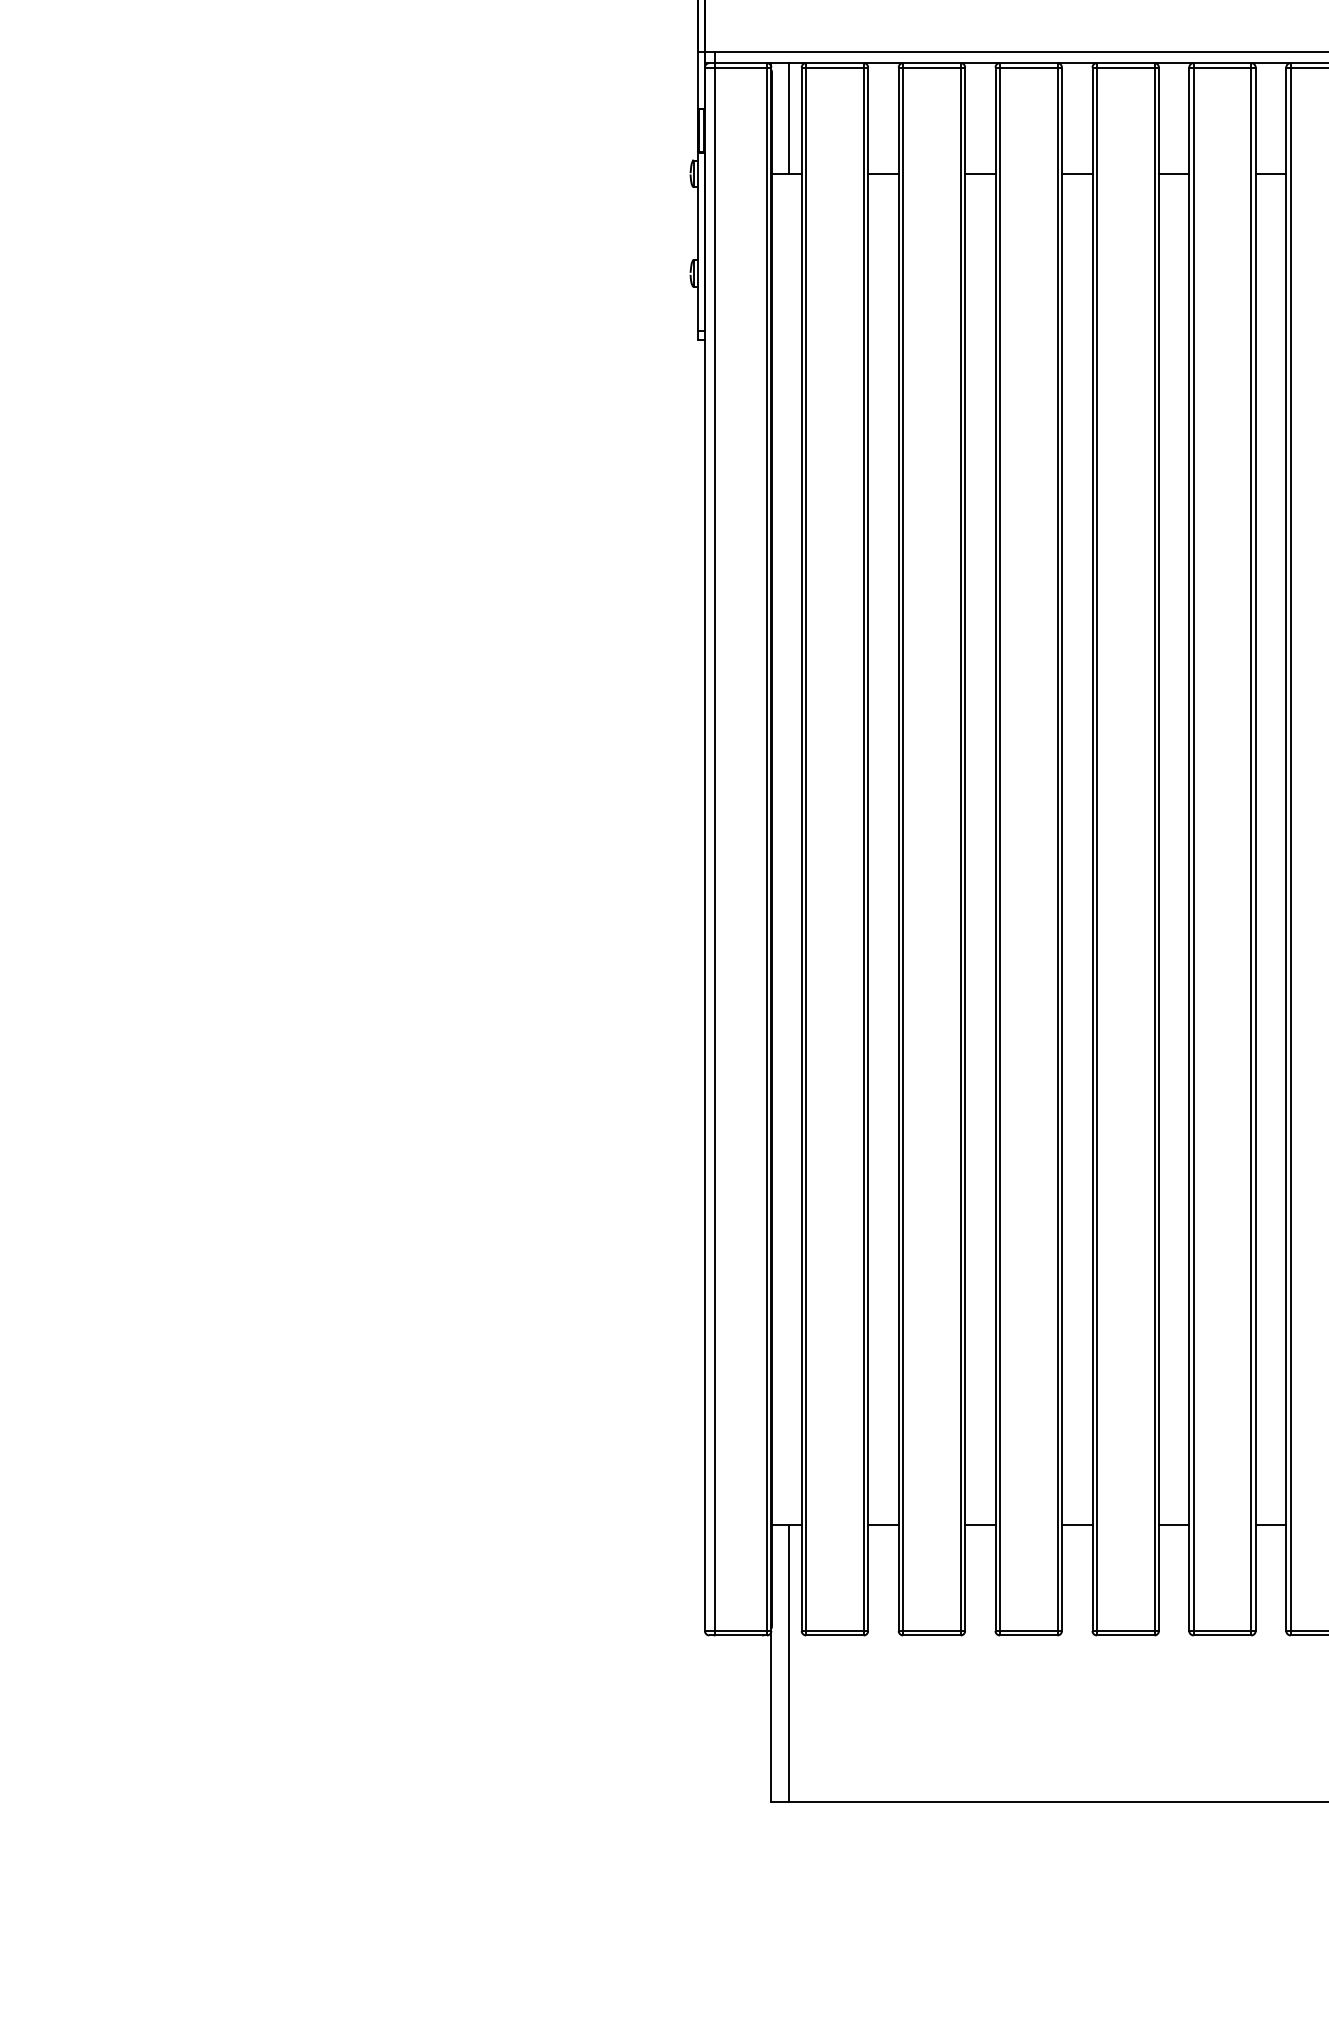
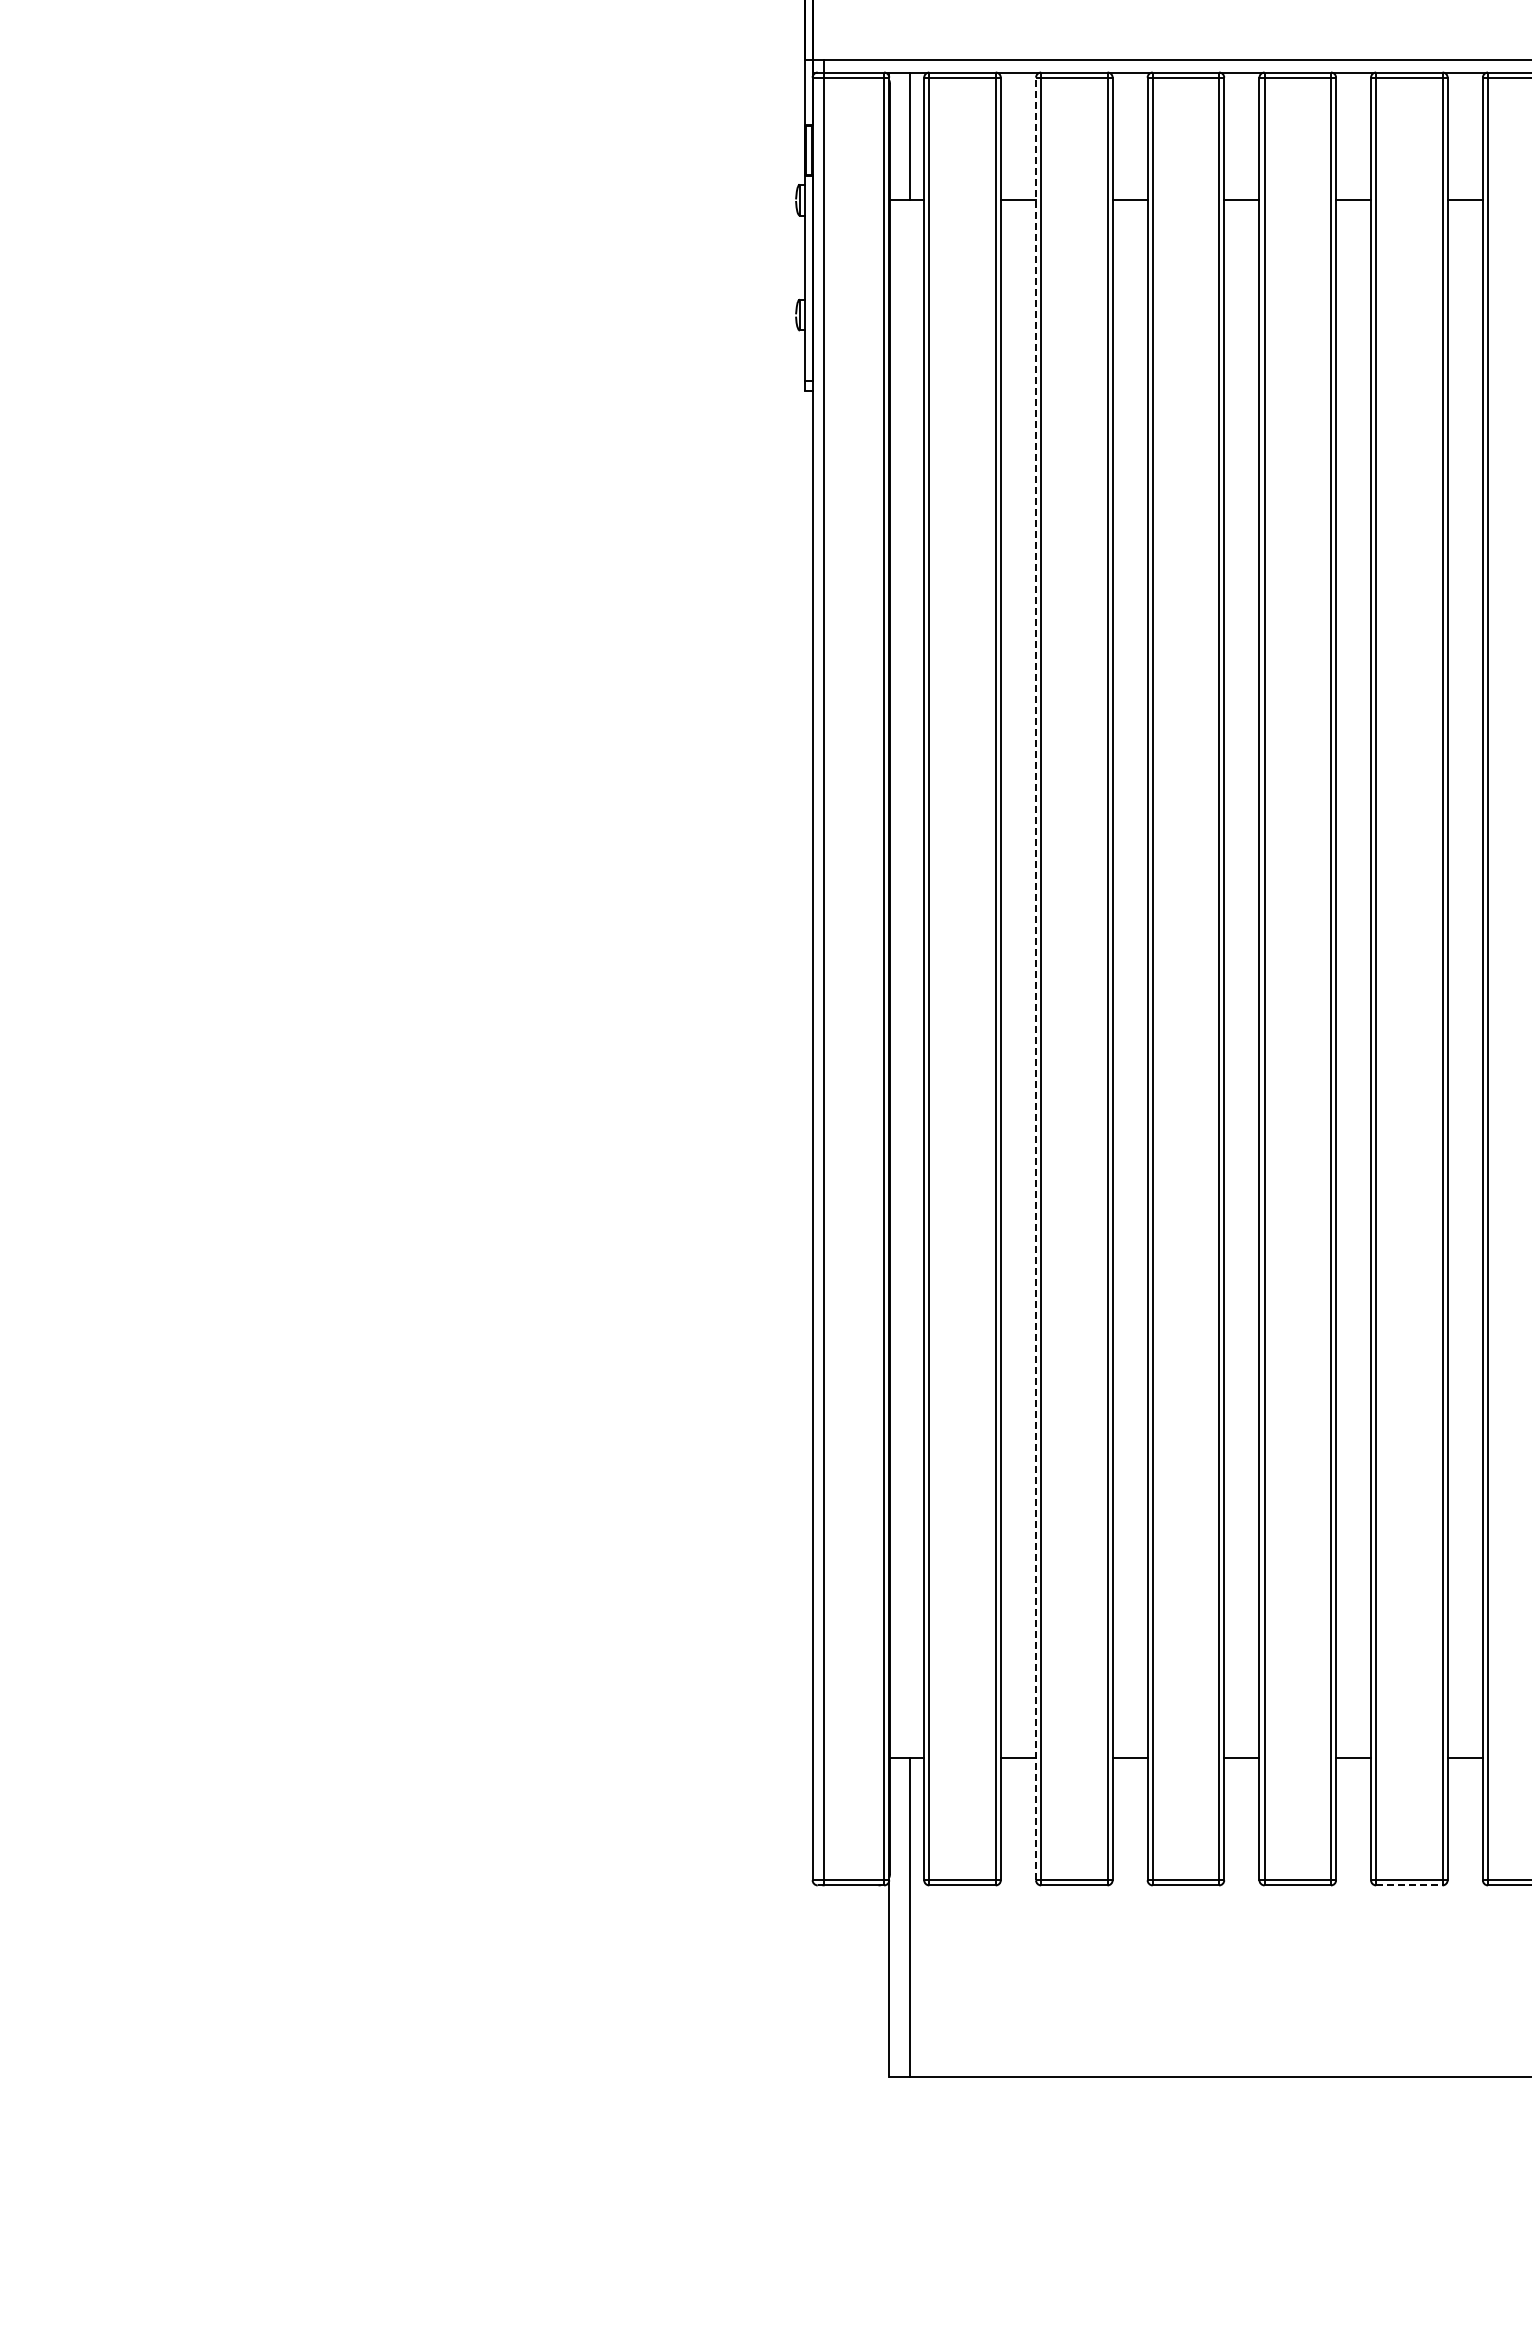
line: (899, 848) -> (1036, 978), solid -> dashed
line: (1222, 1635) -> (1409, 1885), solid -> dashed

